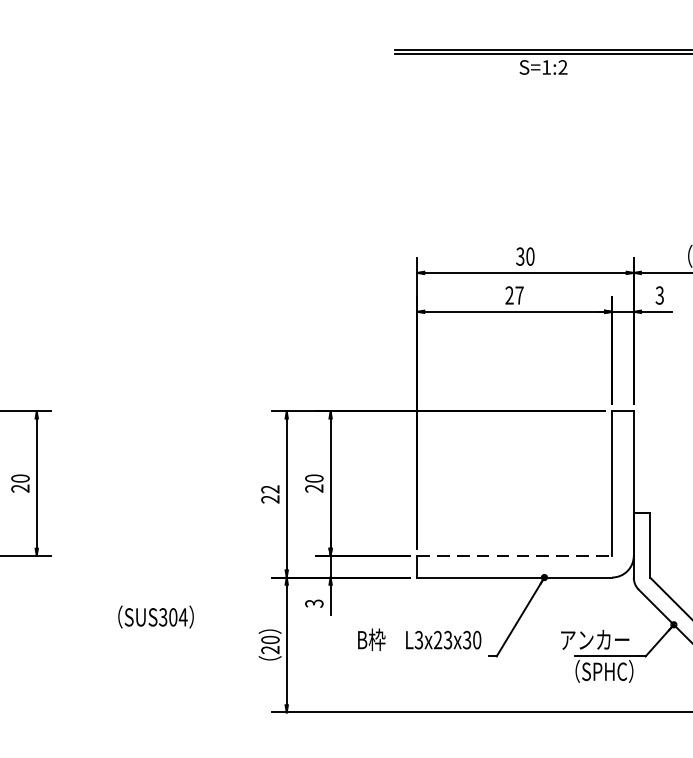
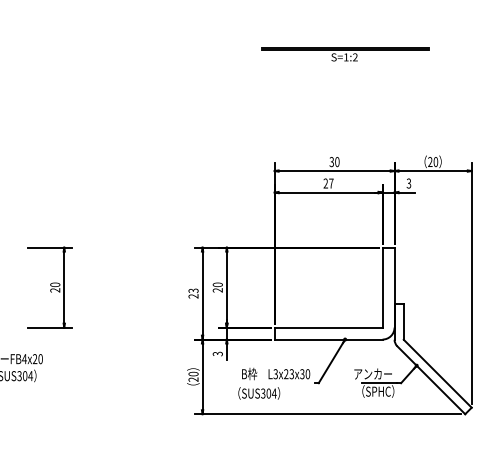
text: (270, 488) -> (193, 290), 22 -> 23
line: (514, 555) -> (328, 327), dashed -> solid
text: (156, 617) -> (259, 393), moved

